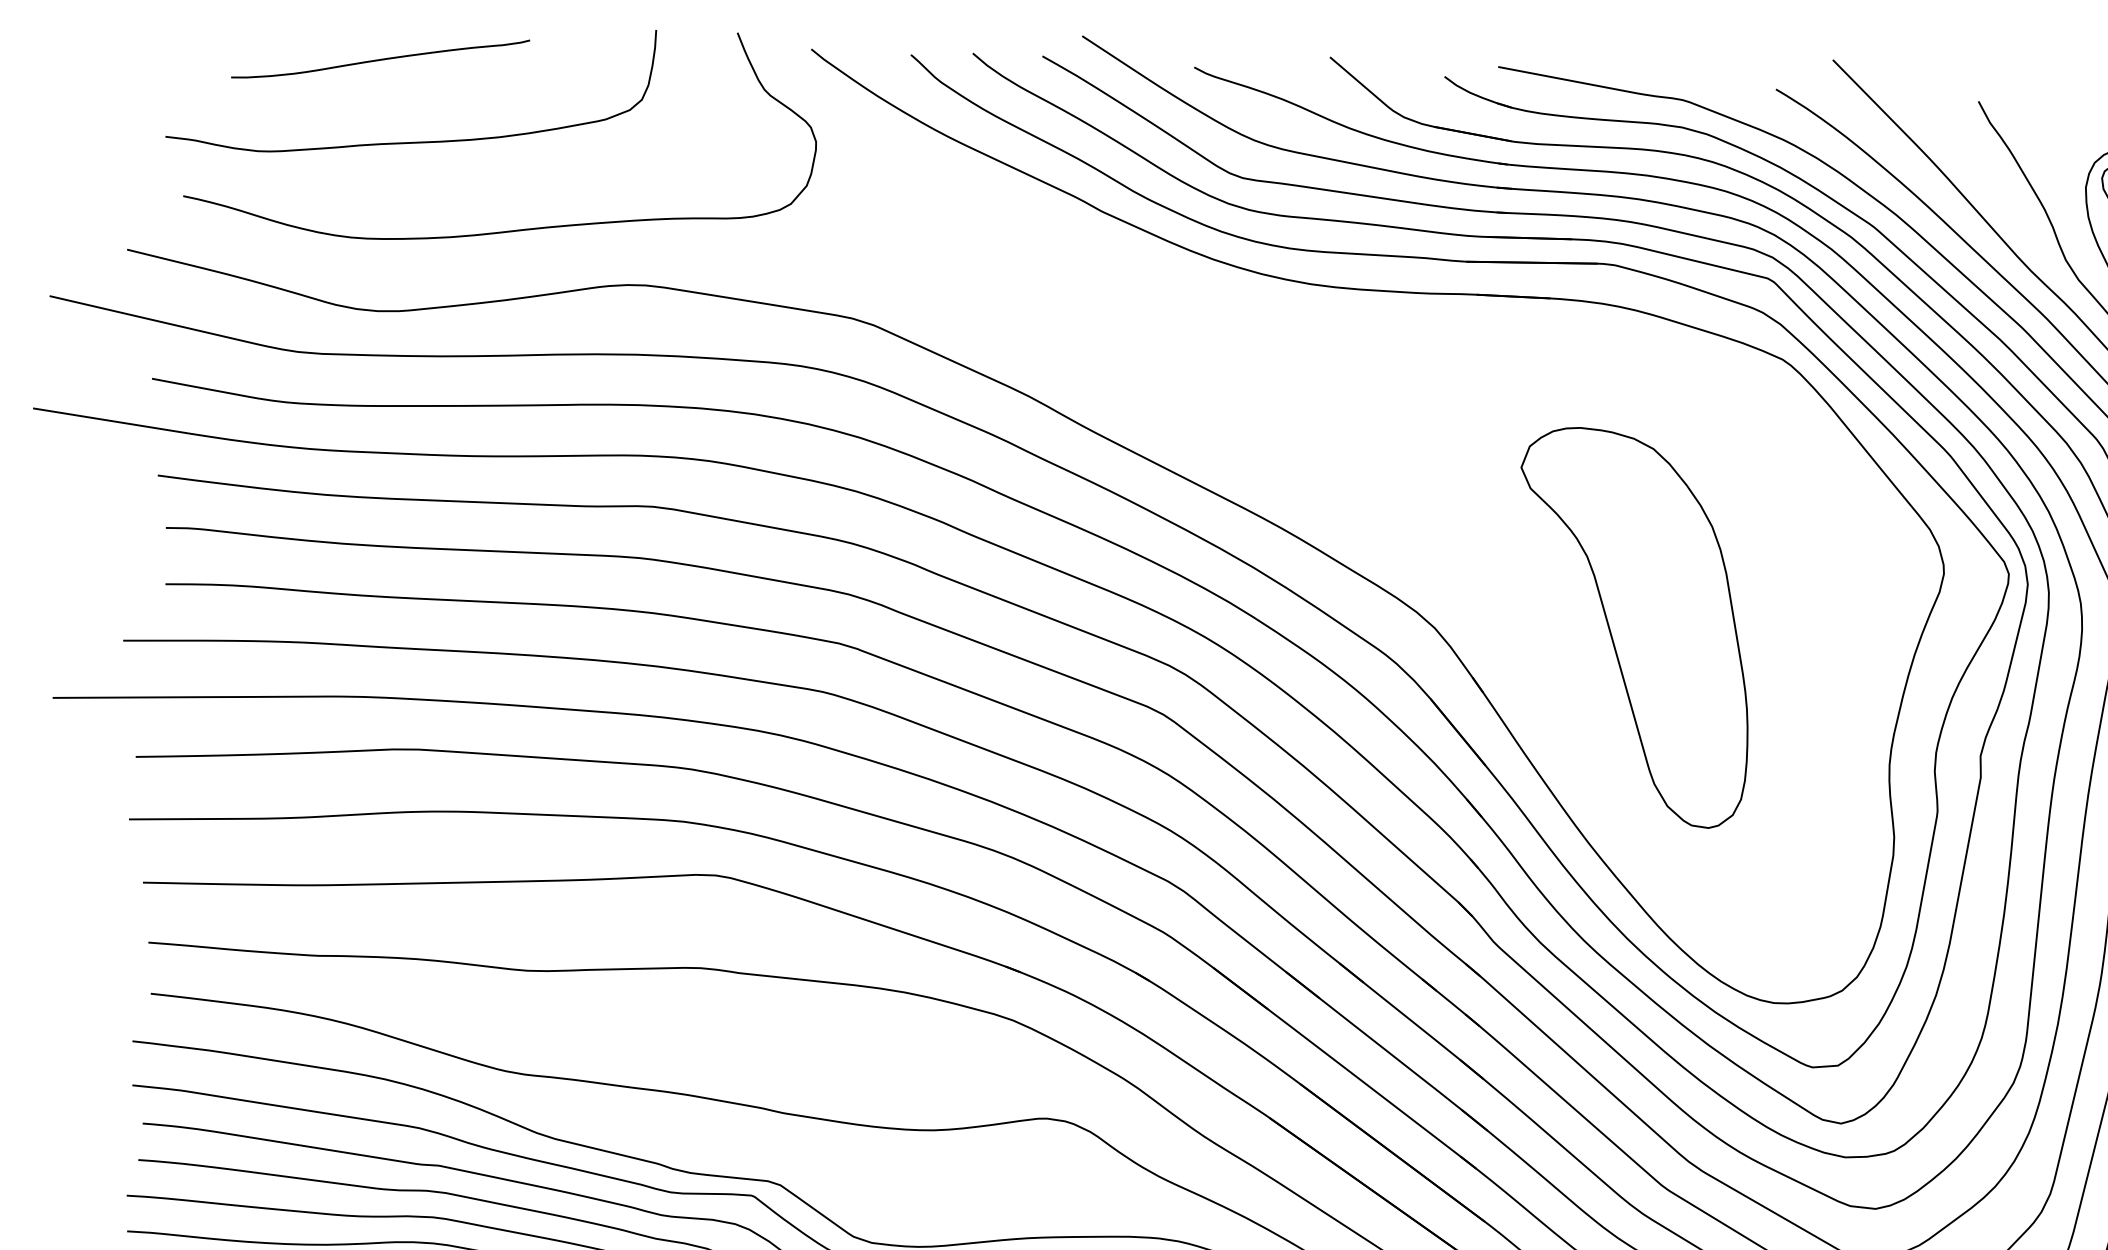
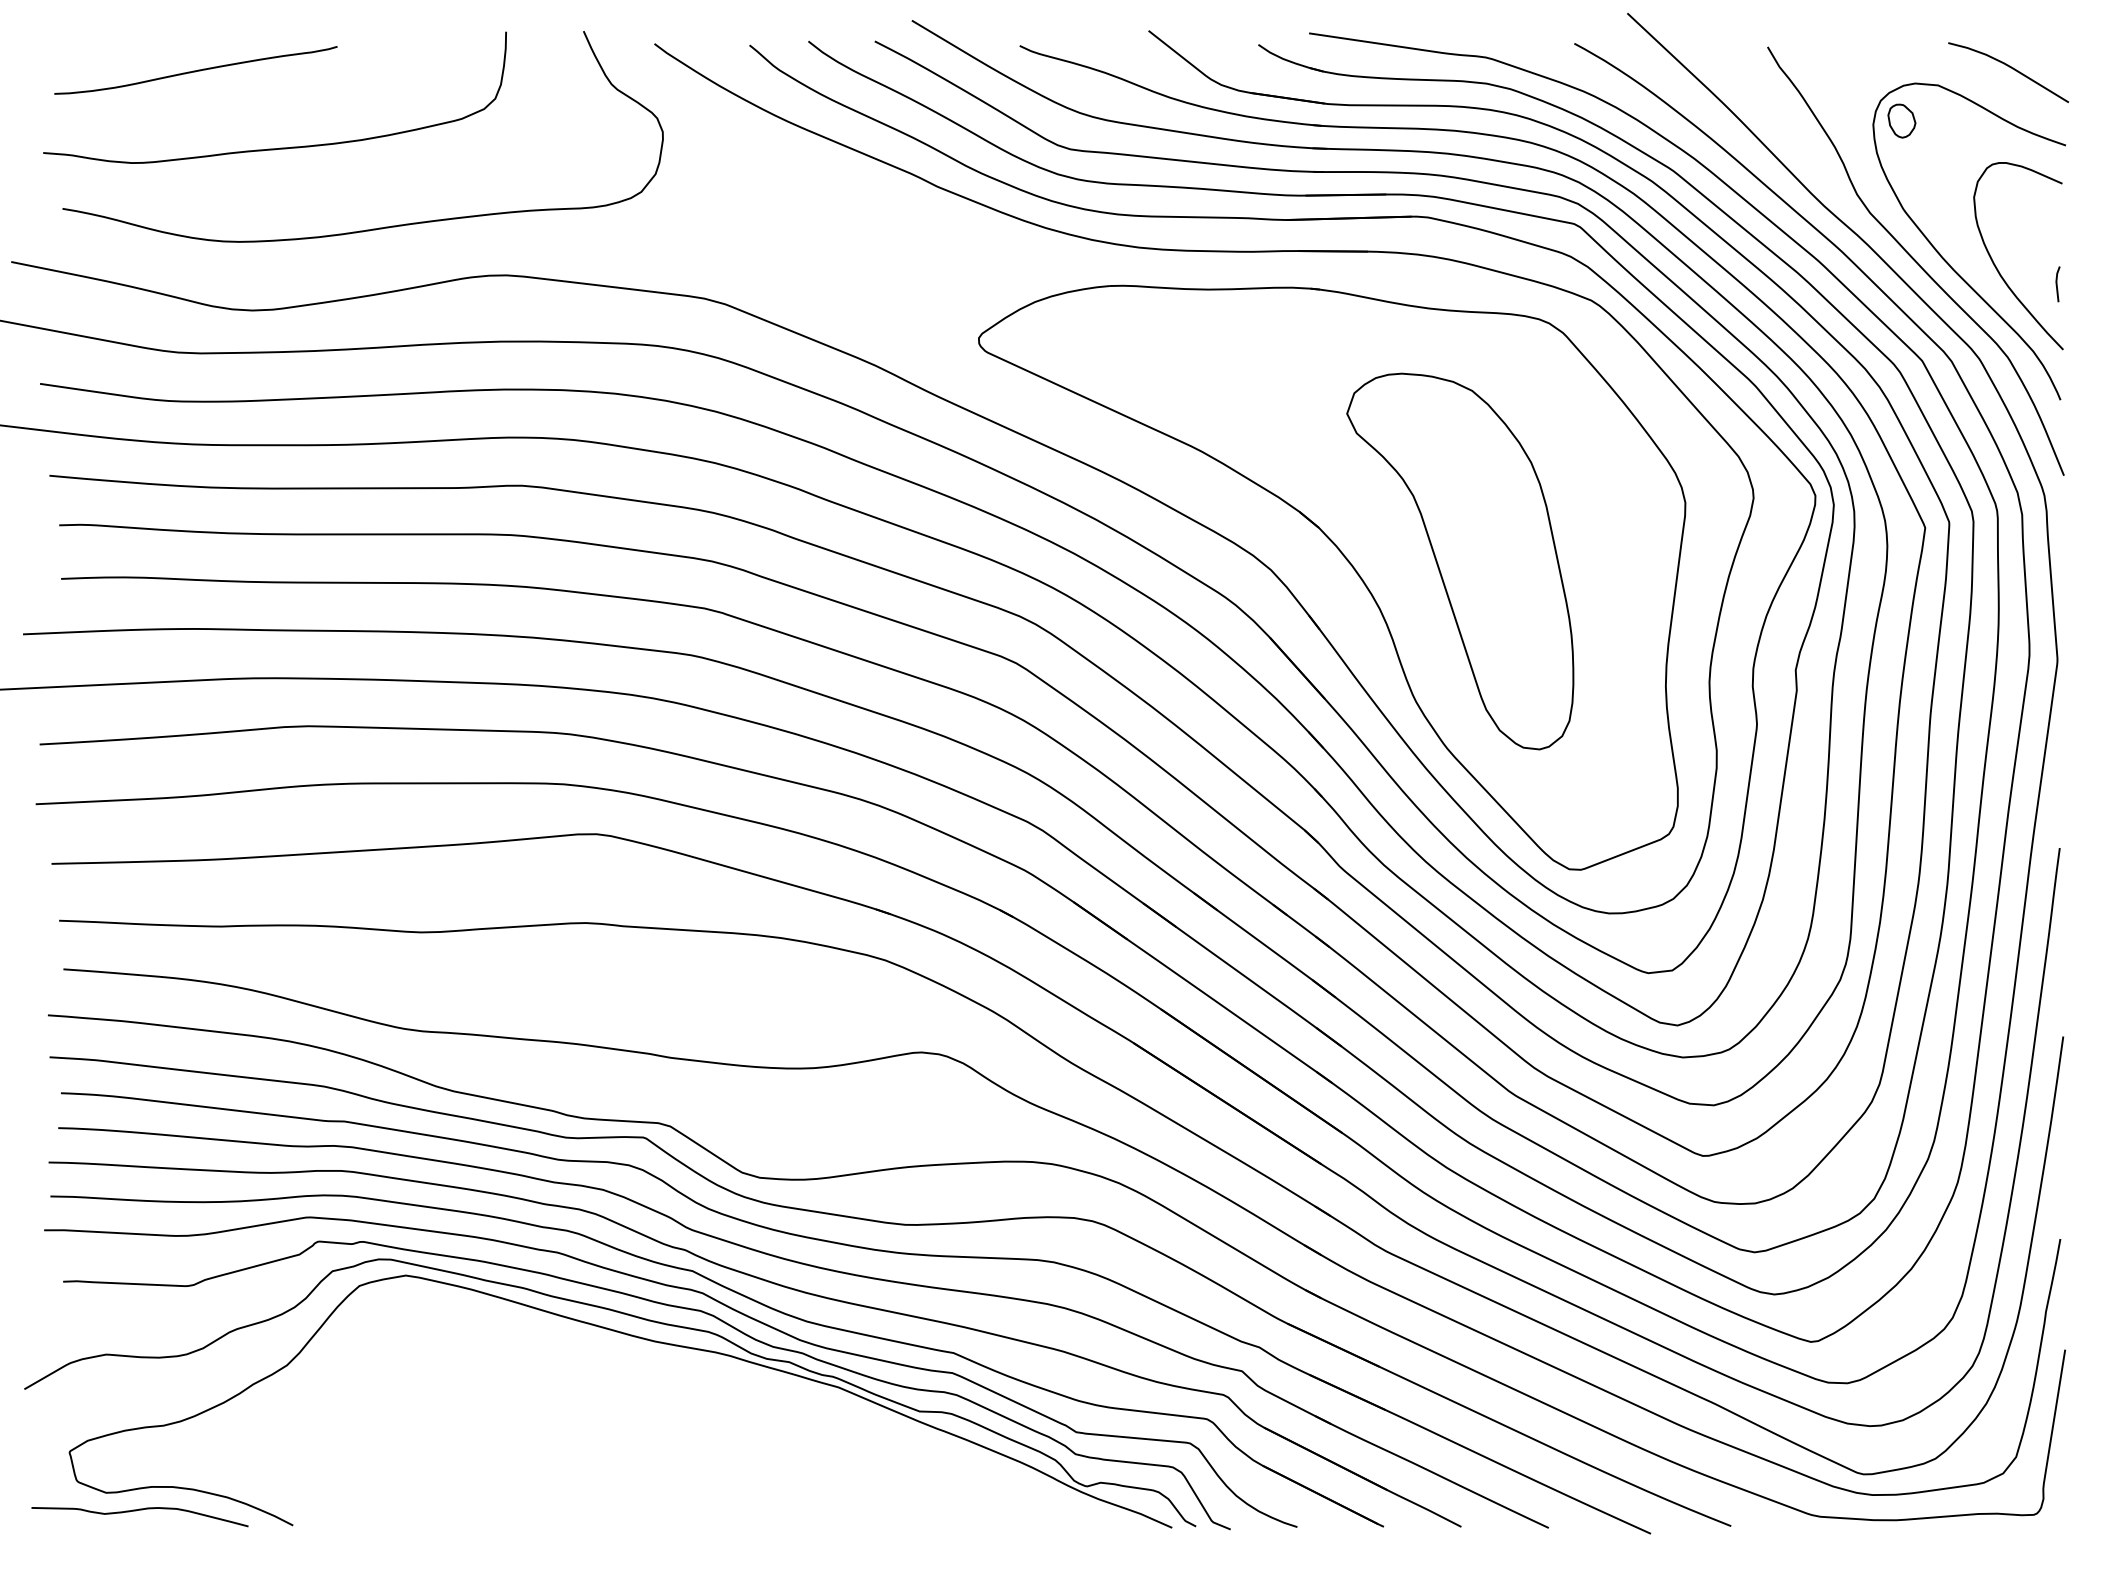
curve: (380, 59) -> (195, 70), moved
part: (1517, 625) -> (1349, 564), added

